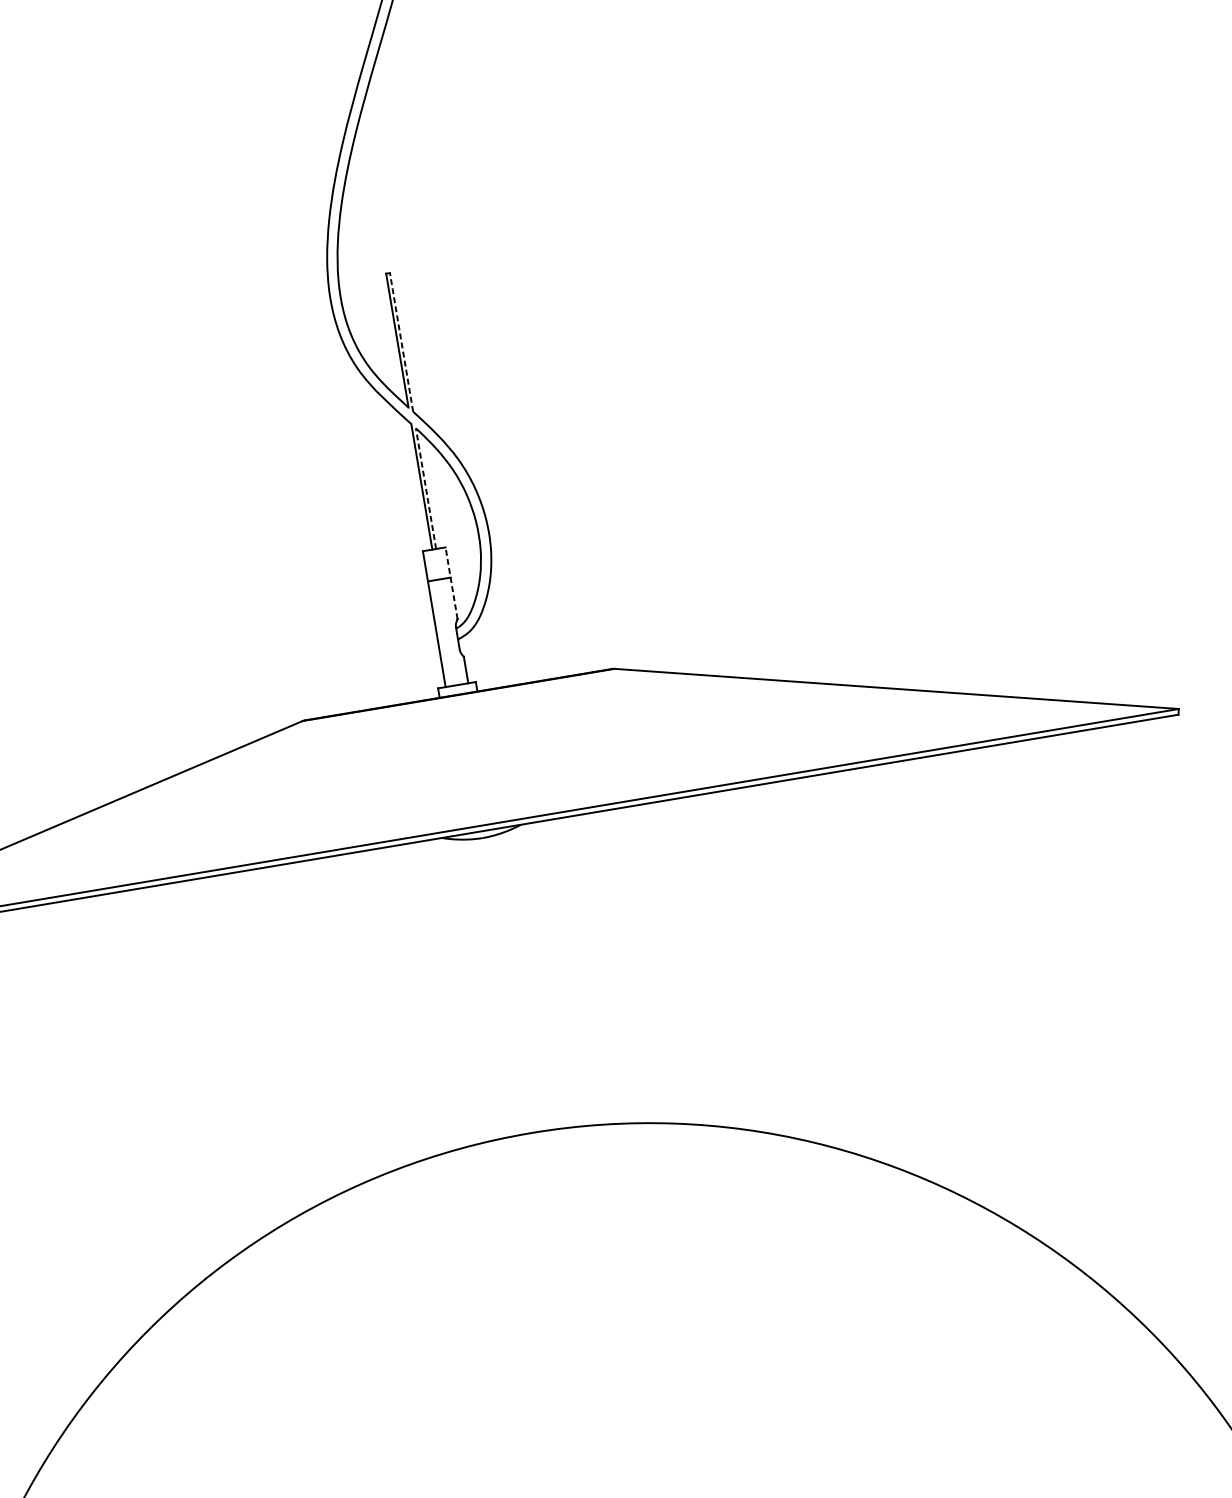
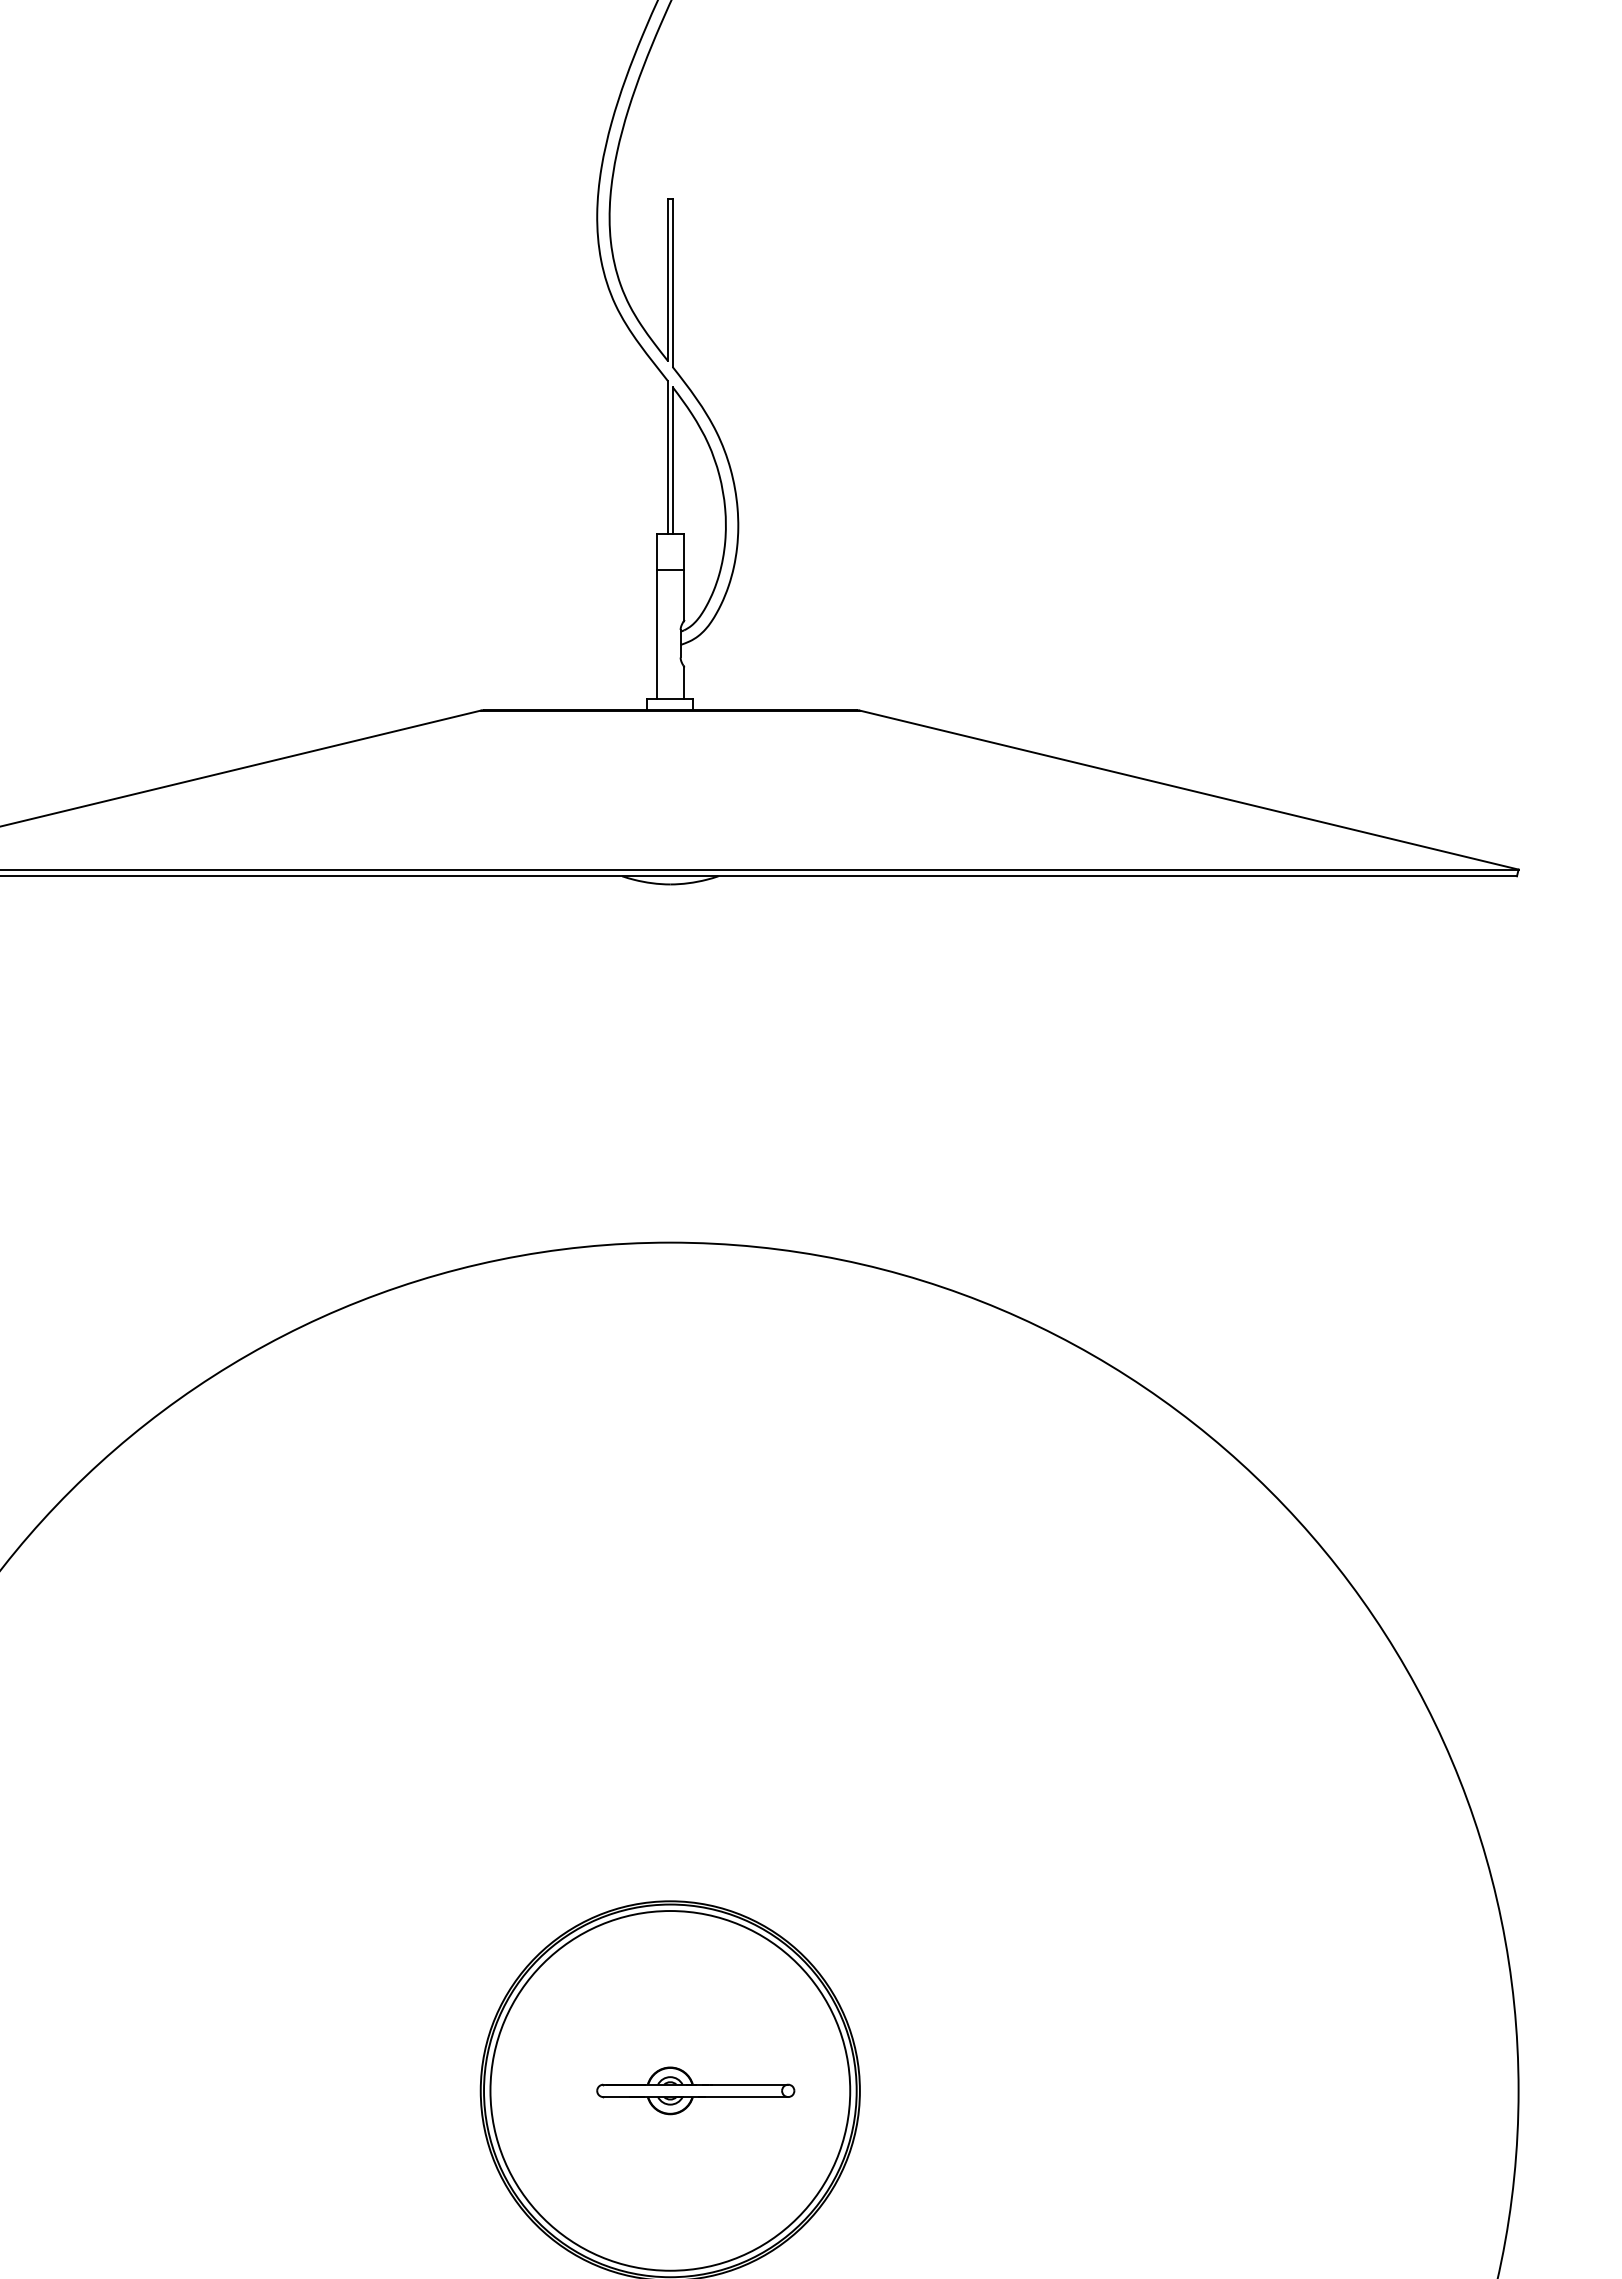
line: (401, 342) -> (672, 282), dashed -> solid
line: (425, 487) -> (672, 459), dashed -> solid
line: (451, 583) -> (684, 577), dashed -> solid

